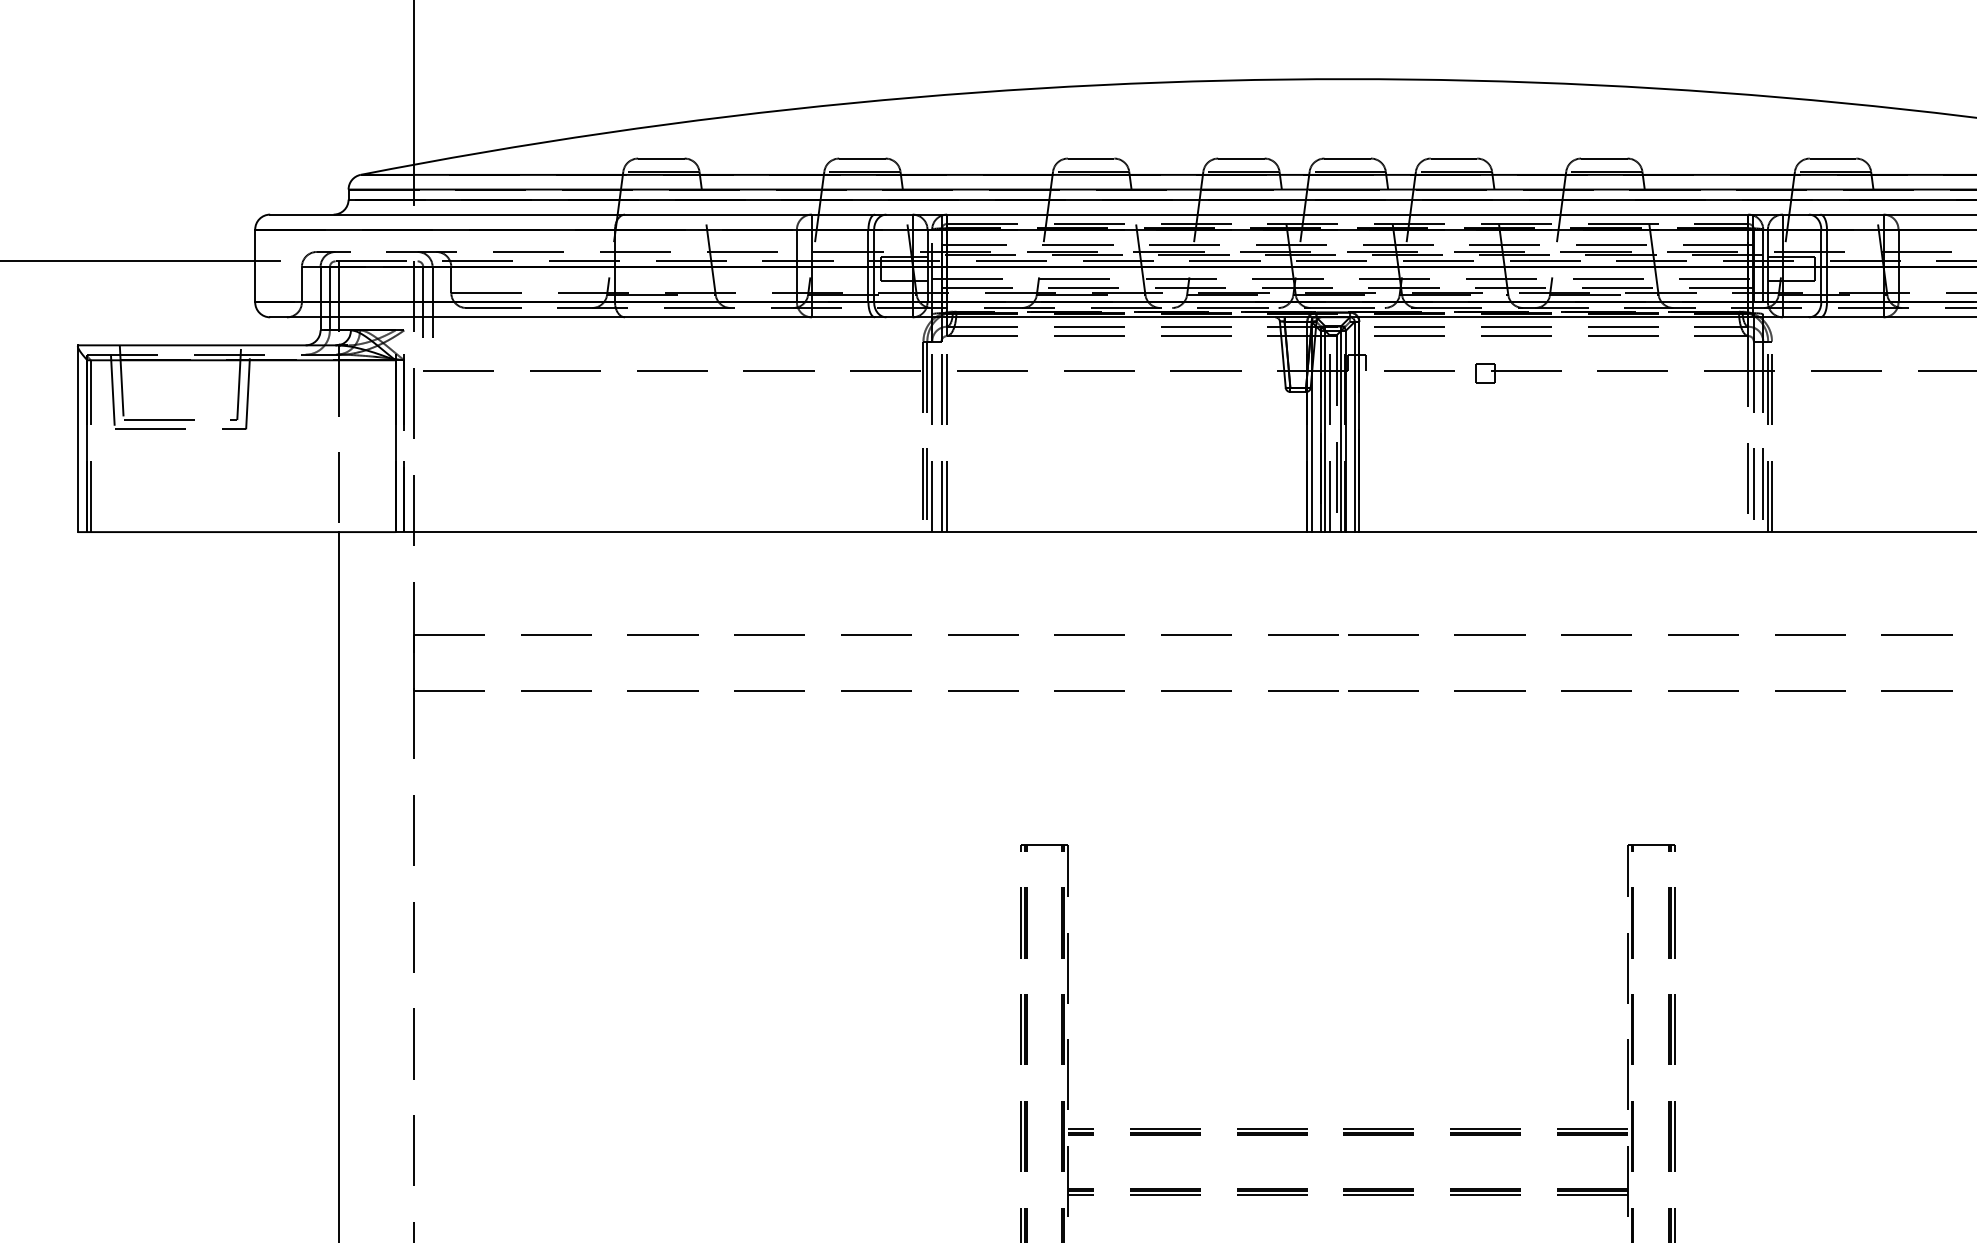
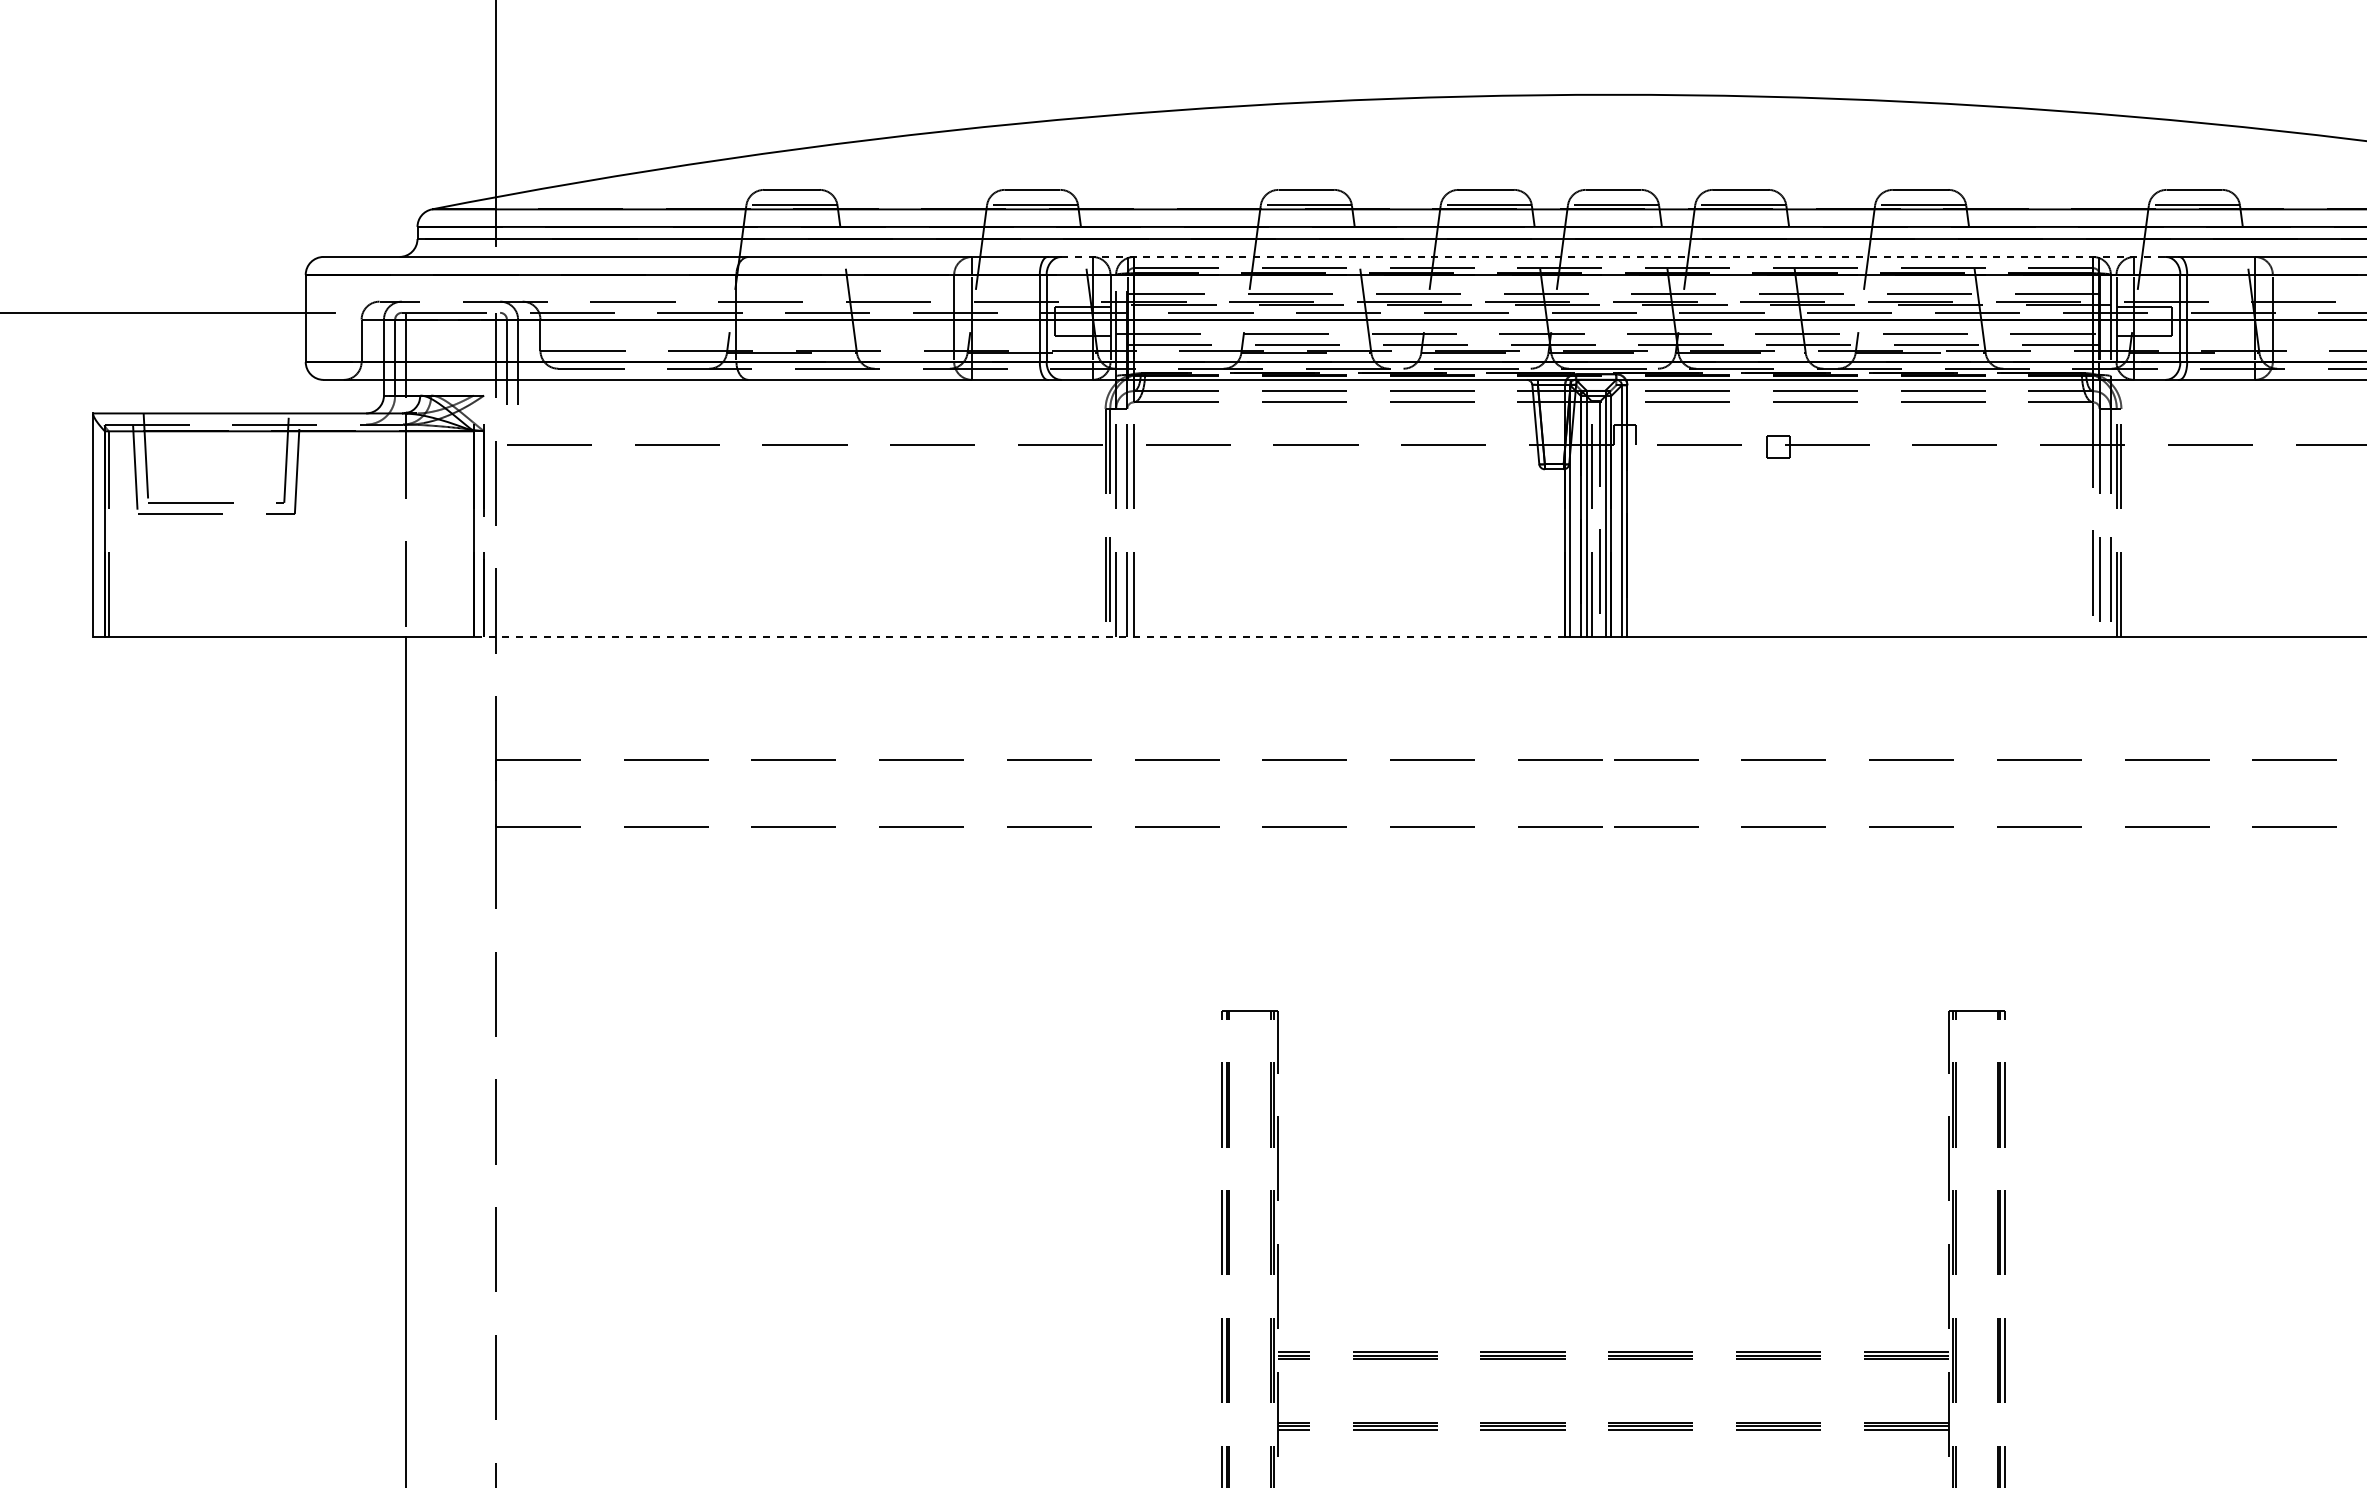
line: (1348, 214) -> (1614, 256), solid -> dashed
line: (851, 532) -> (1019, 637), solid -> dashed

